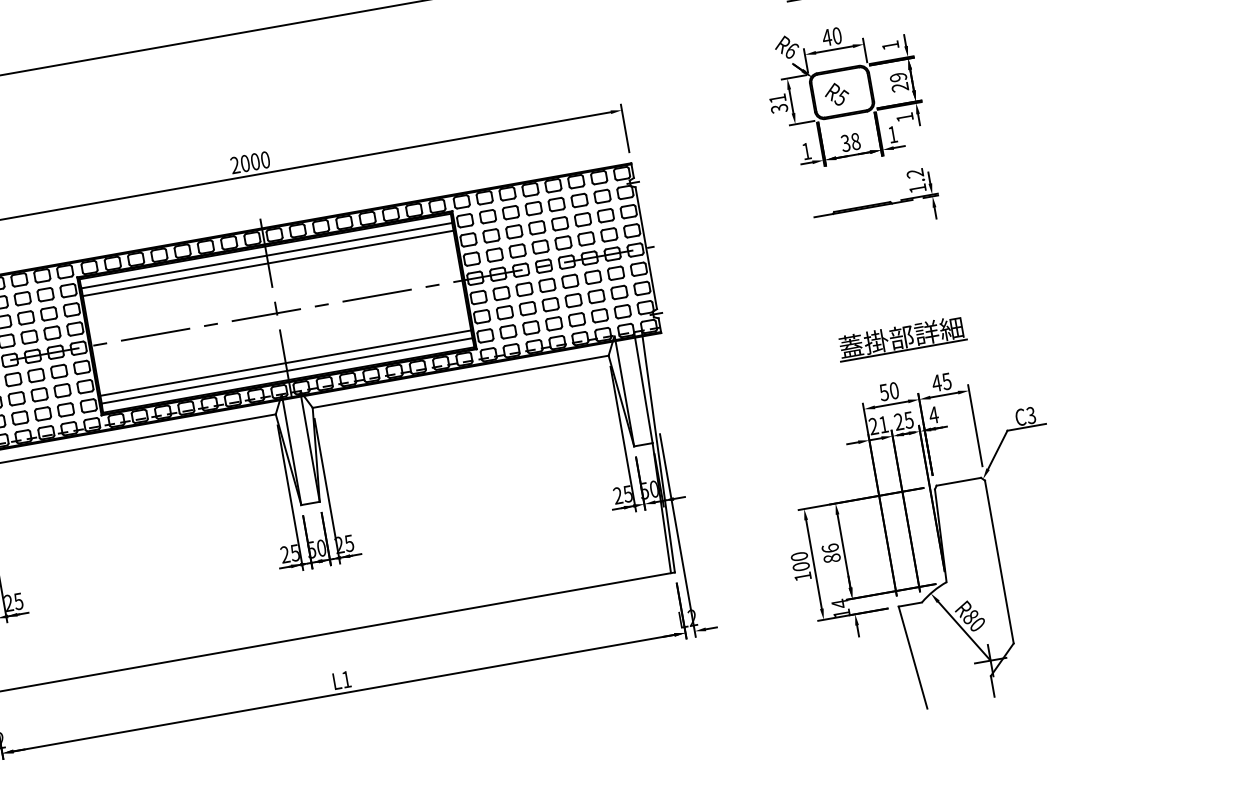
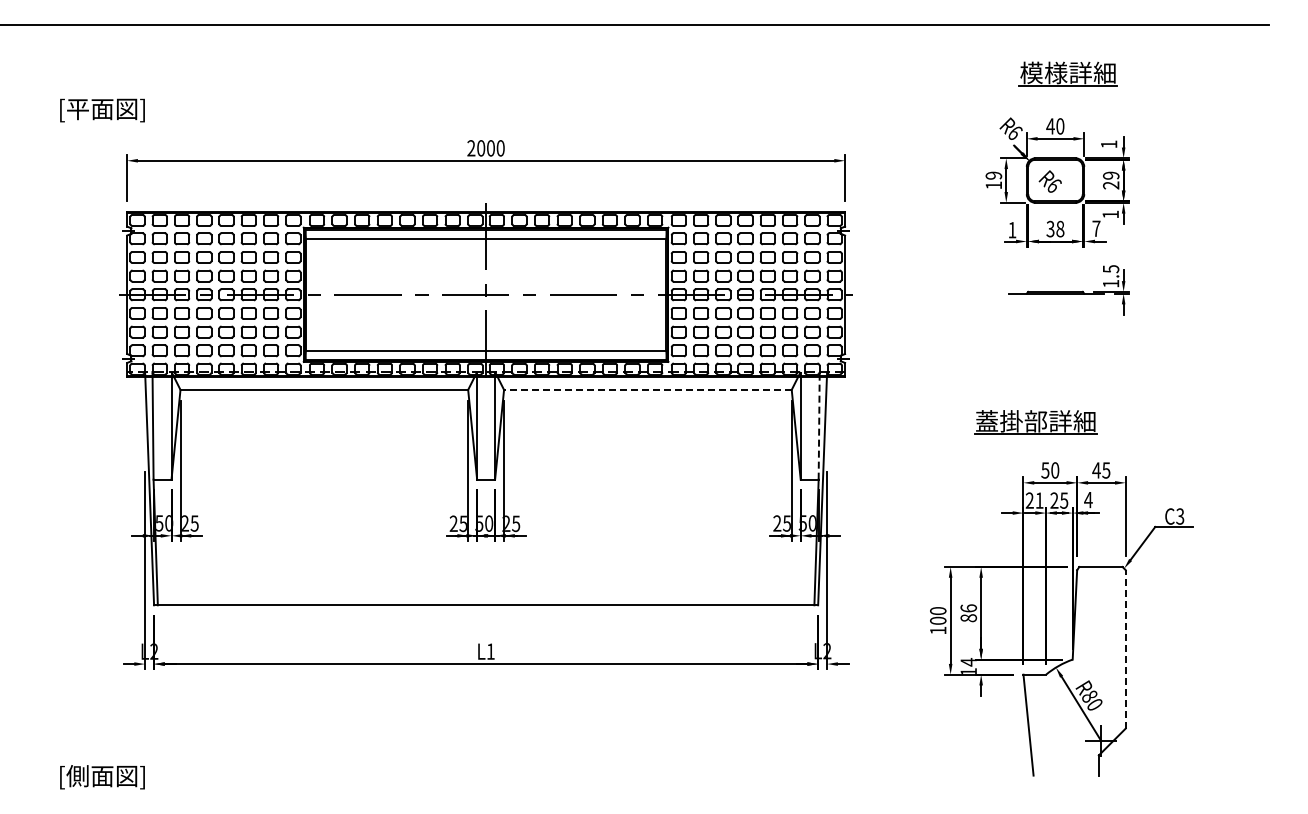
text: (841, 97) -> (1054, 185), R5 -> R6
text: (778, 103) -> (993, 180), 31 -> 19
text: (892, 134) -> (1096, 228), 1 -> 7
text: (914, 174) -> (1110, 269), 1.2 -> 1.5
line: (267, 263) -> (485, 246), removed
part: (901, 338) -> (1035, 422), moved
line: (285, 363) -> (485, 343), removed
line: (460, 381) -> (647, 389), solid -> dashed
line: (644, 390) -> (819, 428), solid -> dashed
line: (998, 561) -> (1125, 648), solid -> dashed

